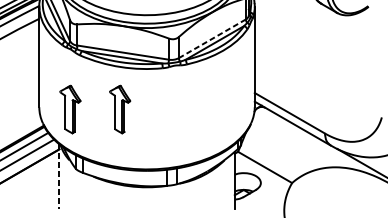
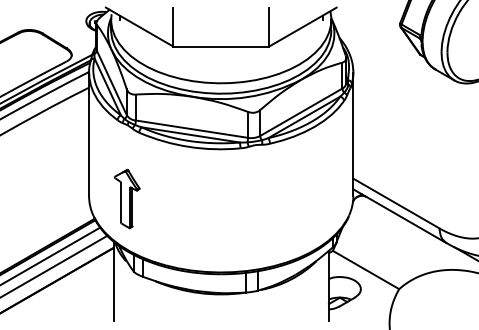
line: (211, 39) -> (300, 112), dashed -> solid
part: (120, 109) -> (188, 199), removed
line: (59, 176) -> (113, 281), dashed -> solid

